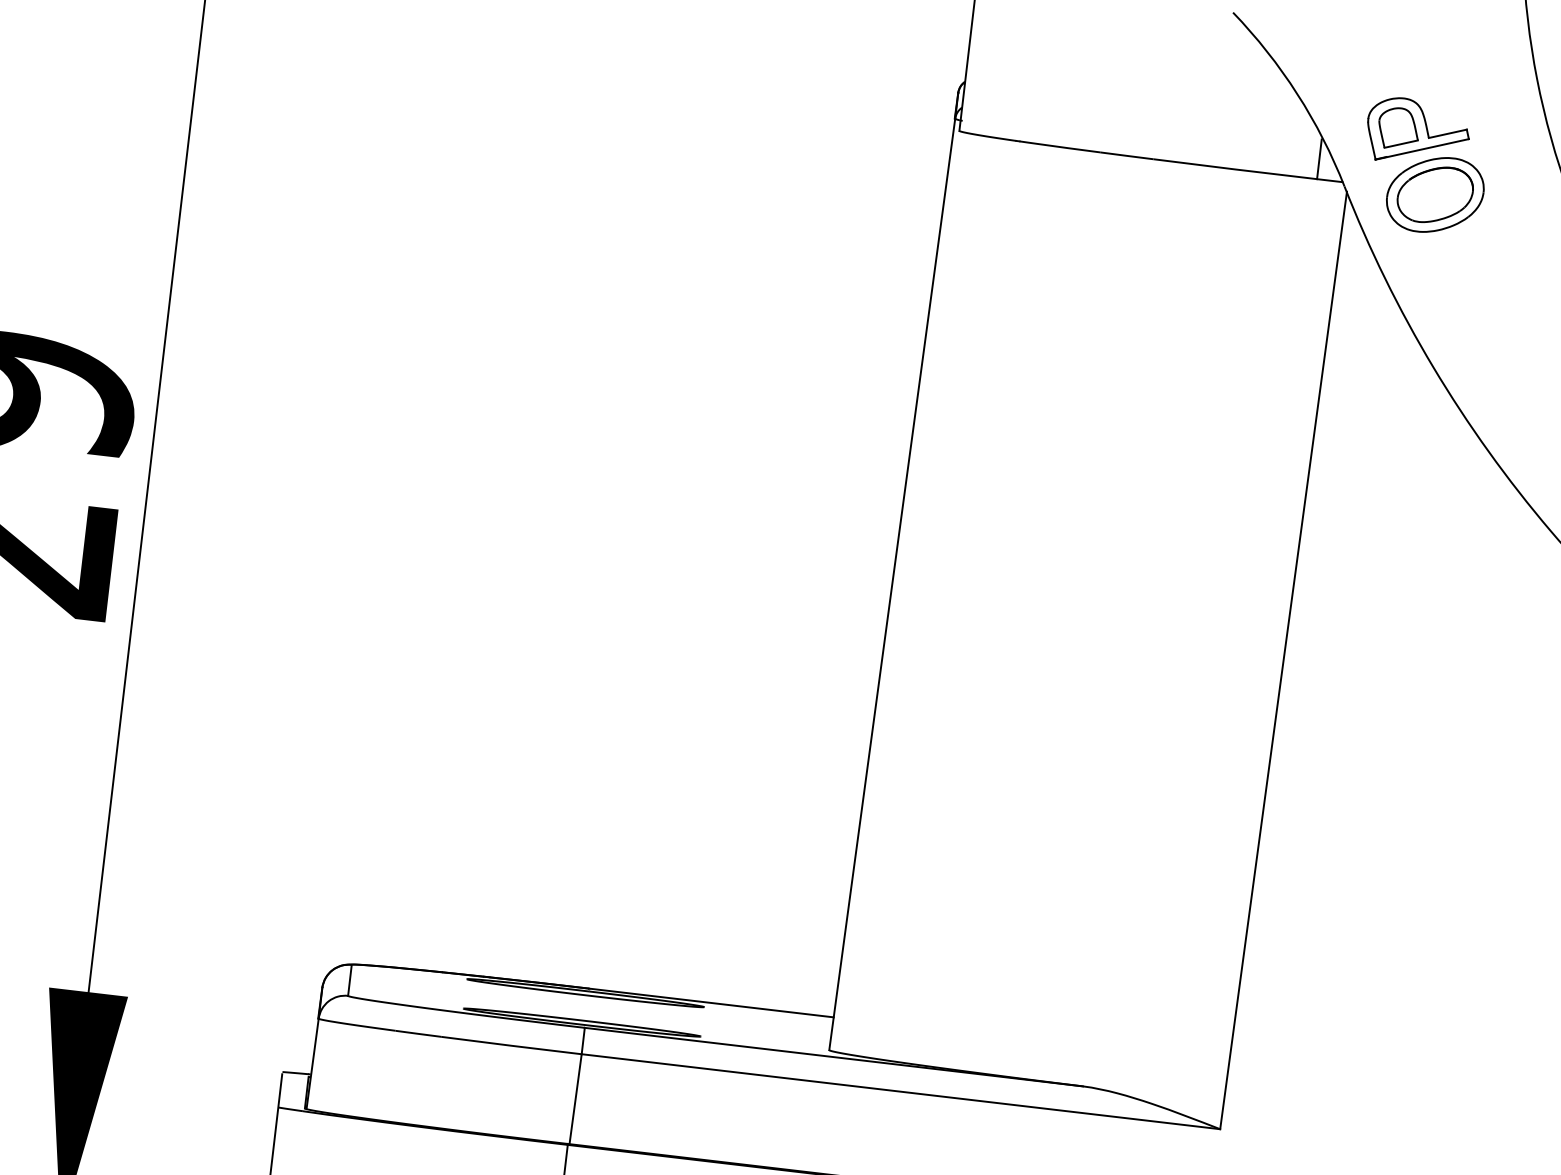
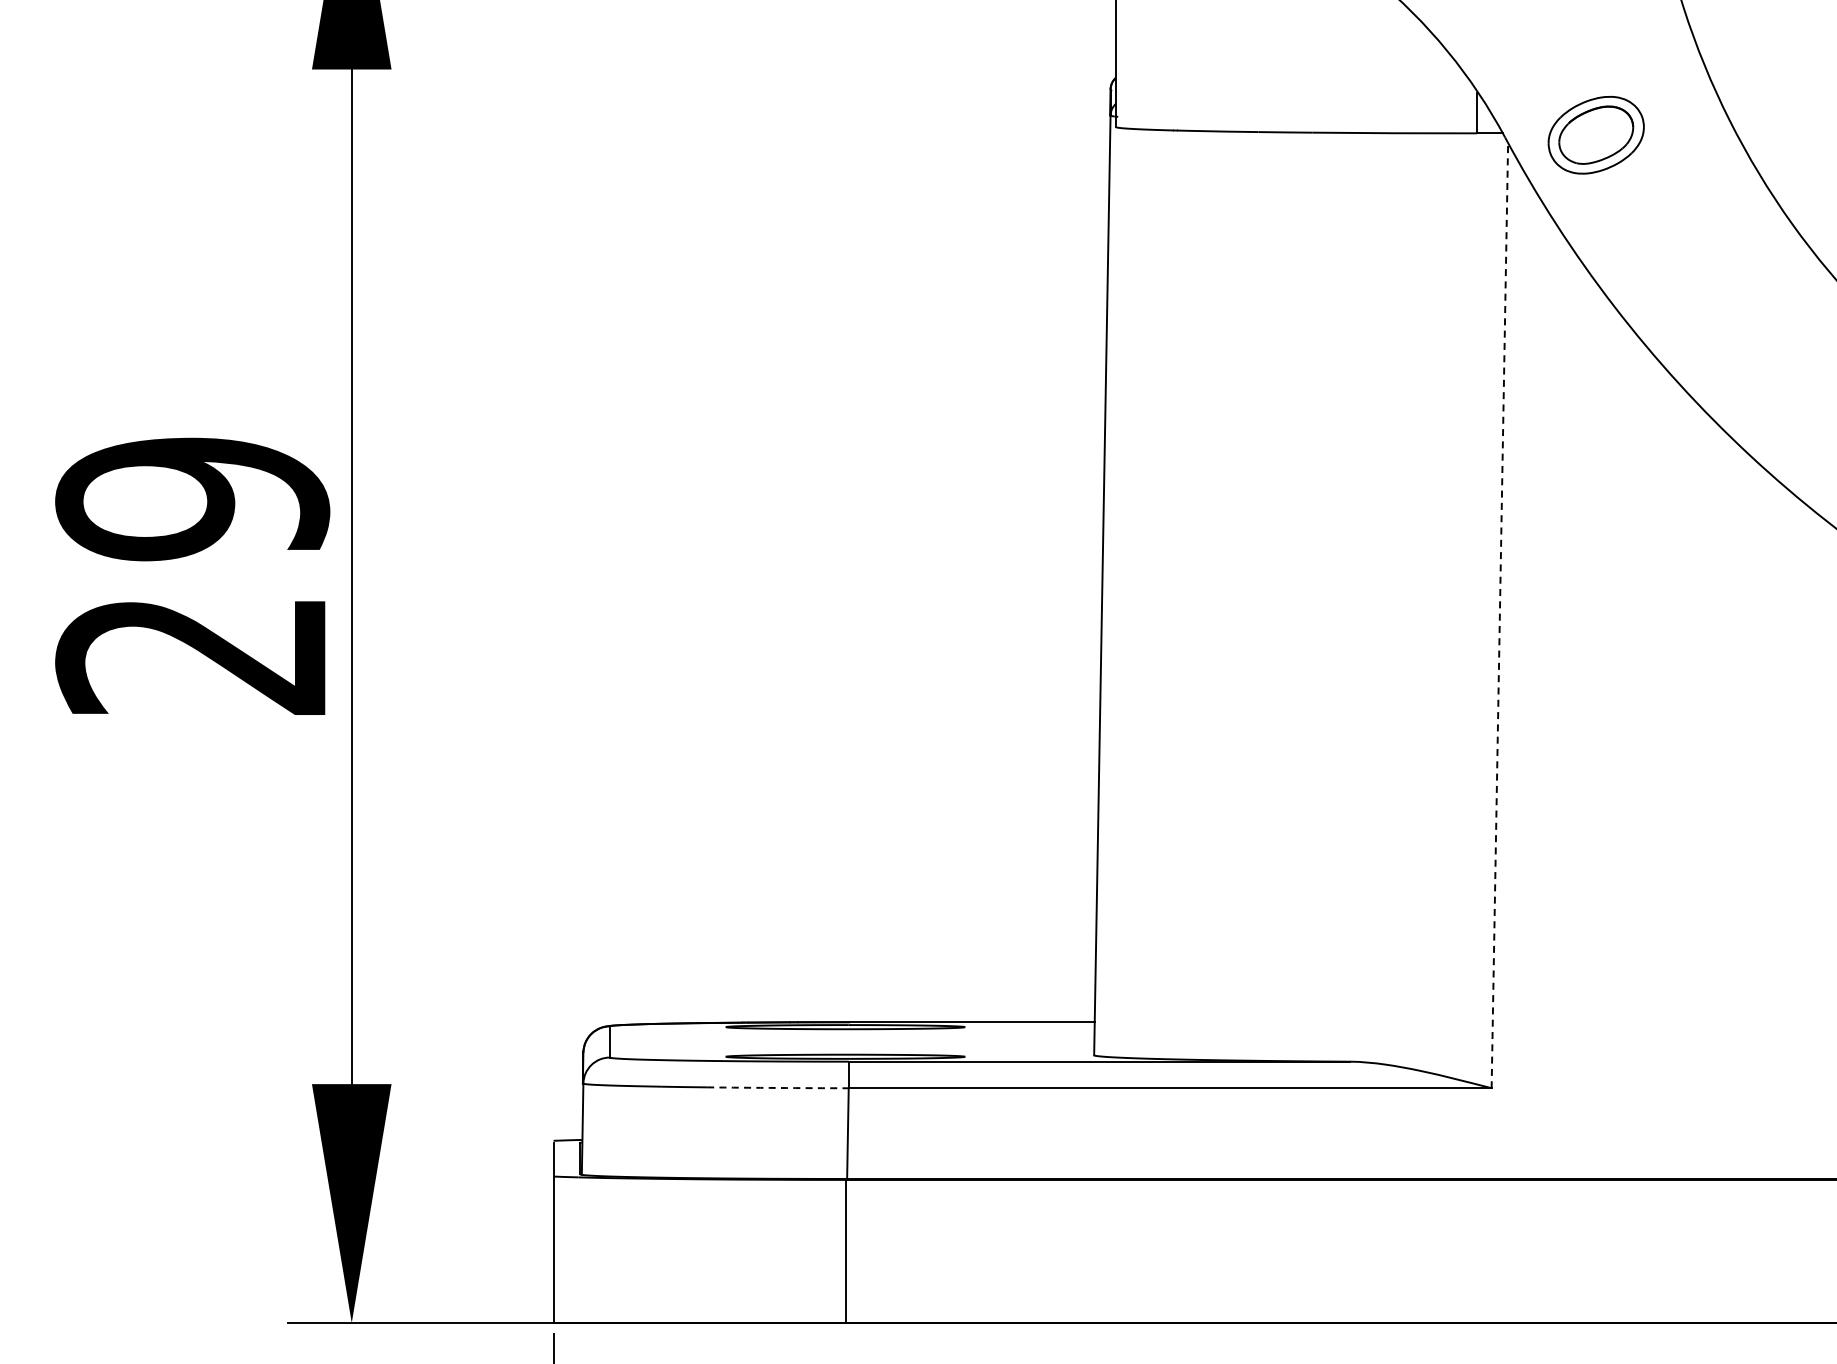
part: (1417, 132) -> (1571, 75), removed
line: (1283, 659) -> (1499, 614), solid -> dashed
arc: (511, 1045) -> (777, 1087), solid -> dashed

